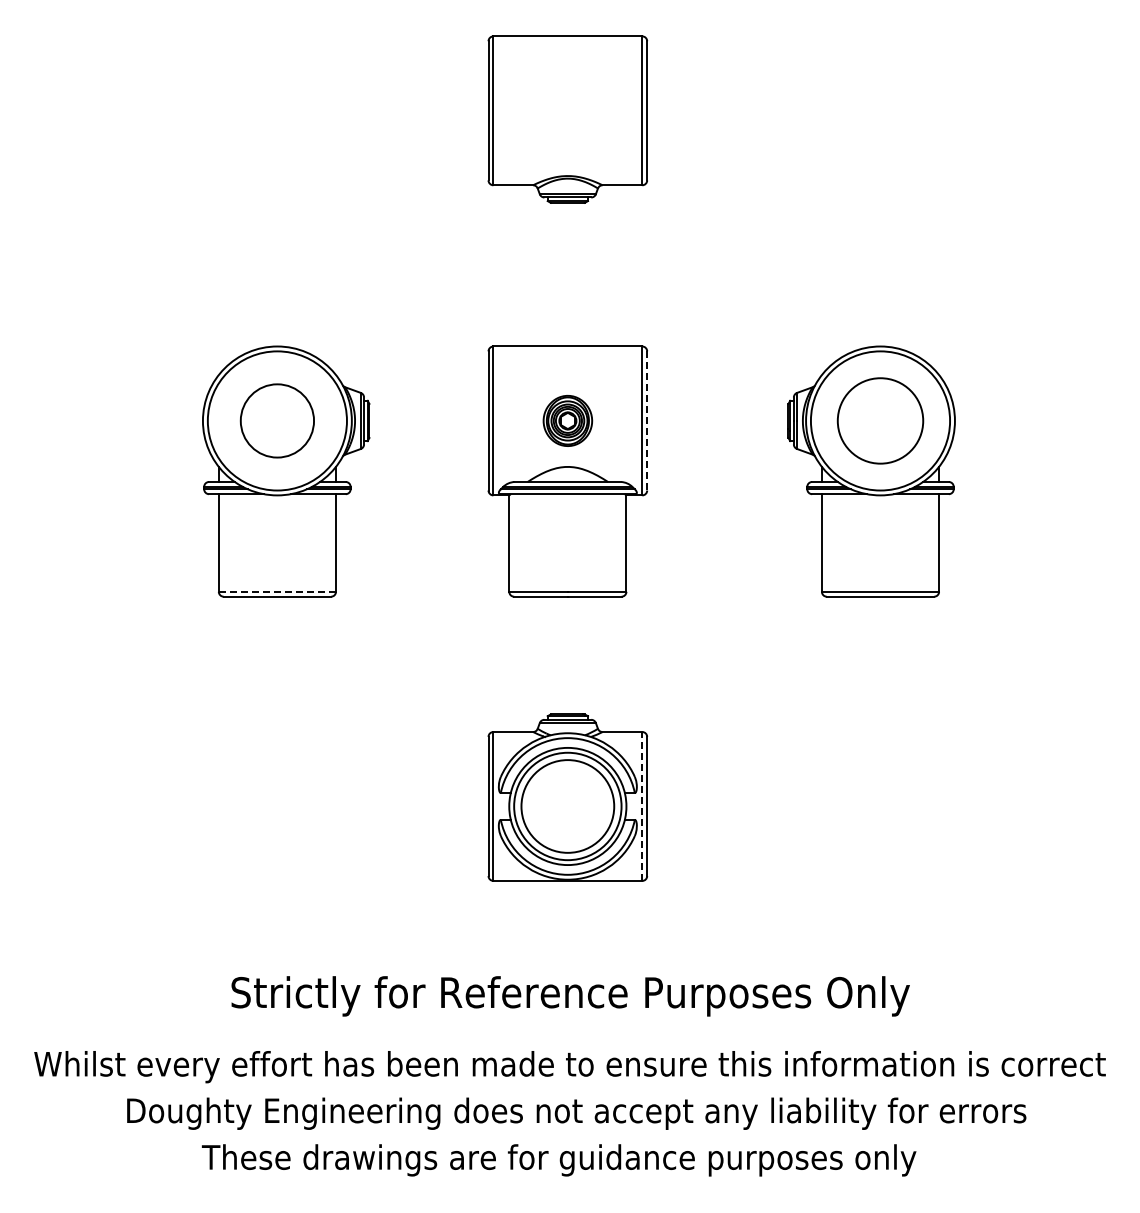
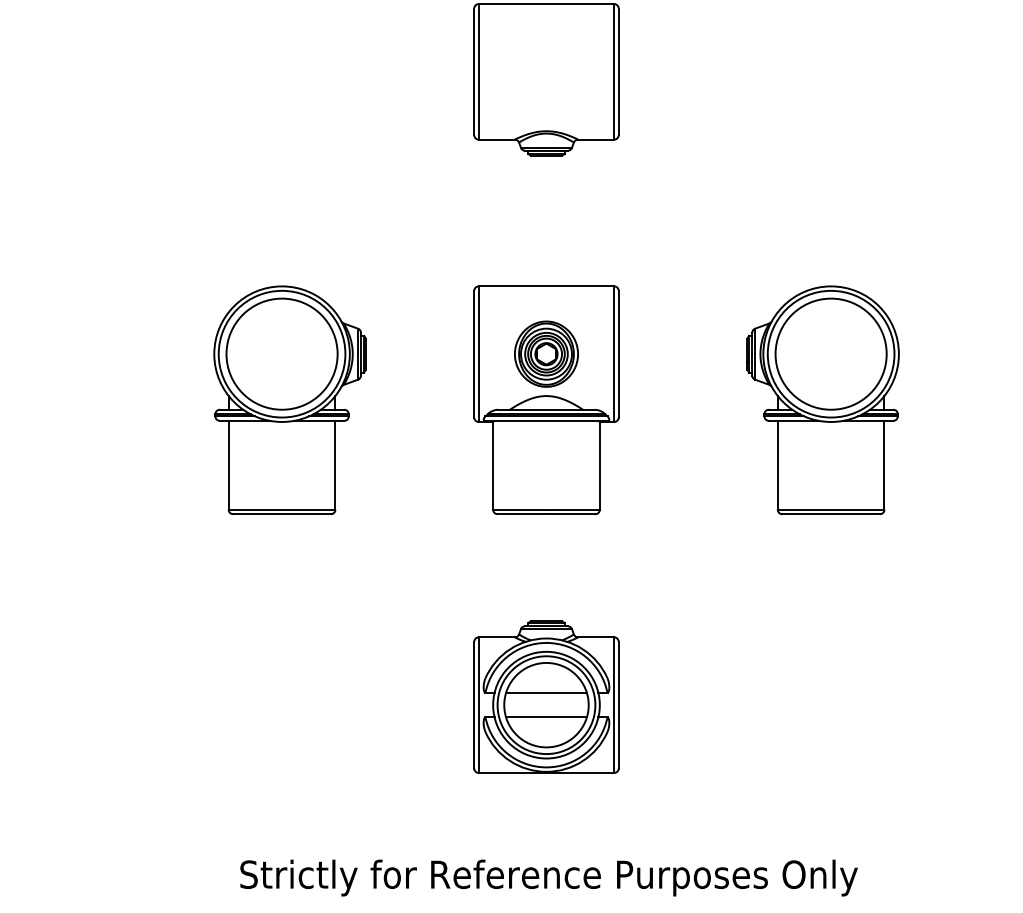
circle: (277, 420) -> (282, 353), size x1.67
part: (567, 420) -> (546, 353), size x1.43
line: (647, 420) -> (619, 353), dashed -> solid
circle: (880, 420) -> (831, 353), size x1.43
line: (277, 591) -> (282, 509), dashed -> solid
line: (567, 793) -> (546, 693), added
line: (642, 805) -> (614, 704), dashed -> solid
line: (567, 819) -> (546, 717), added

